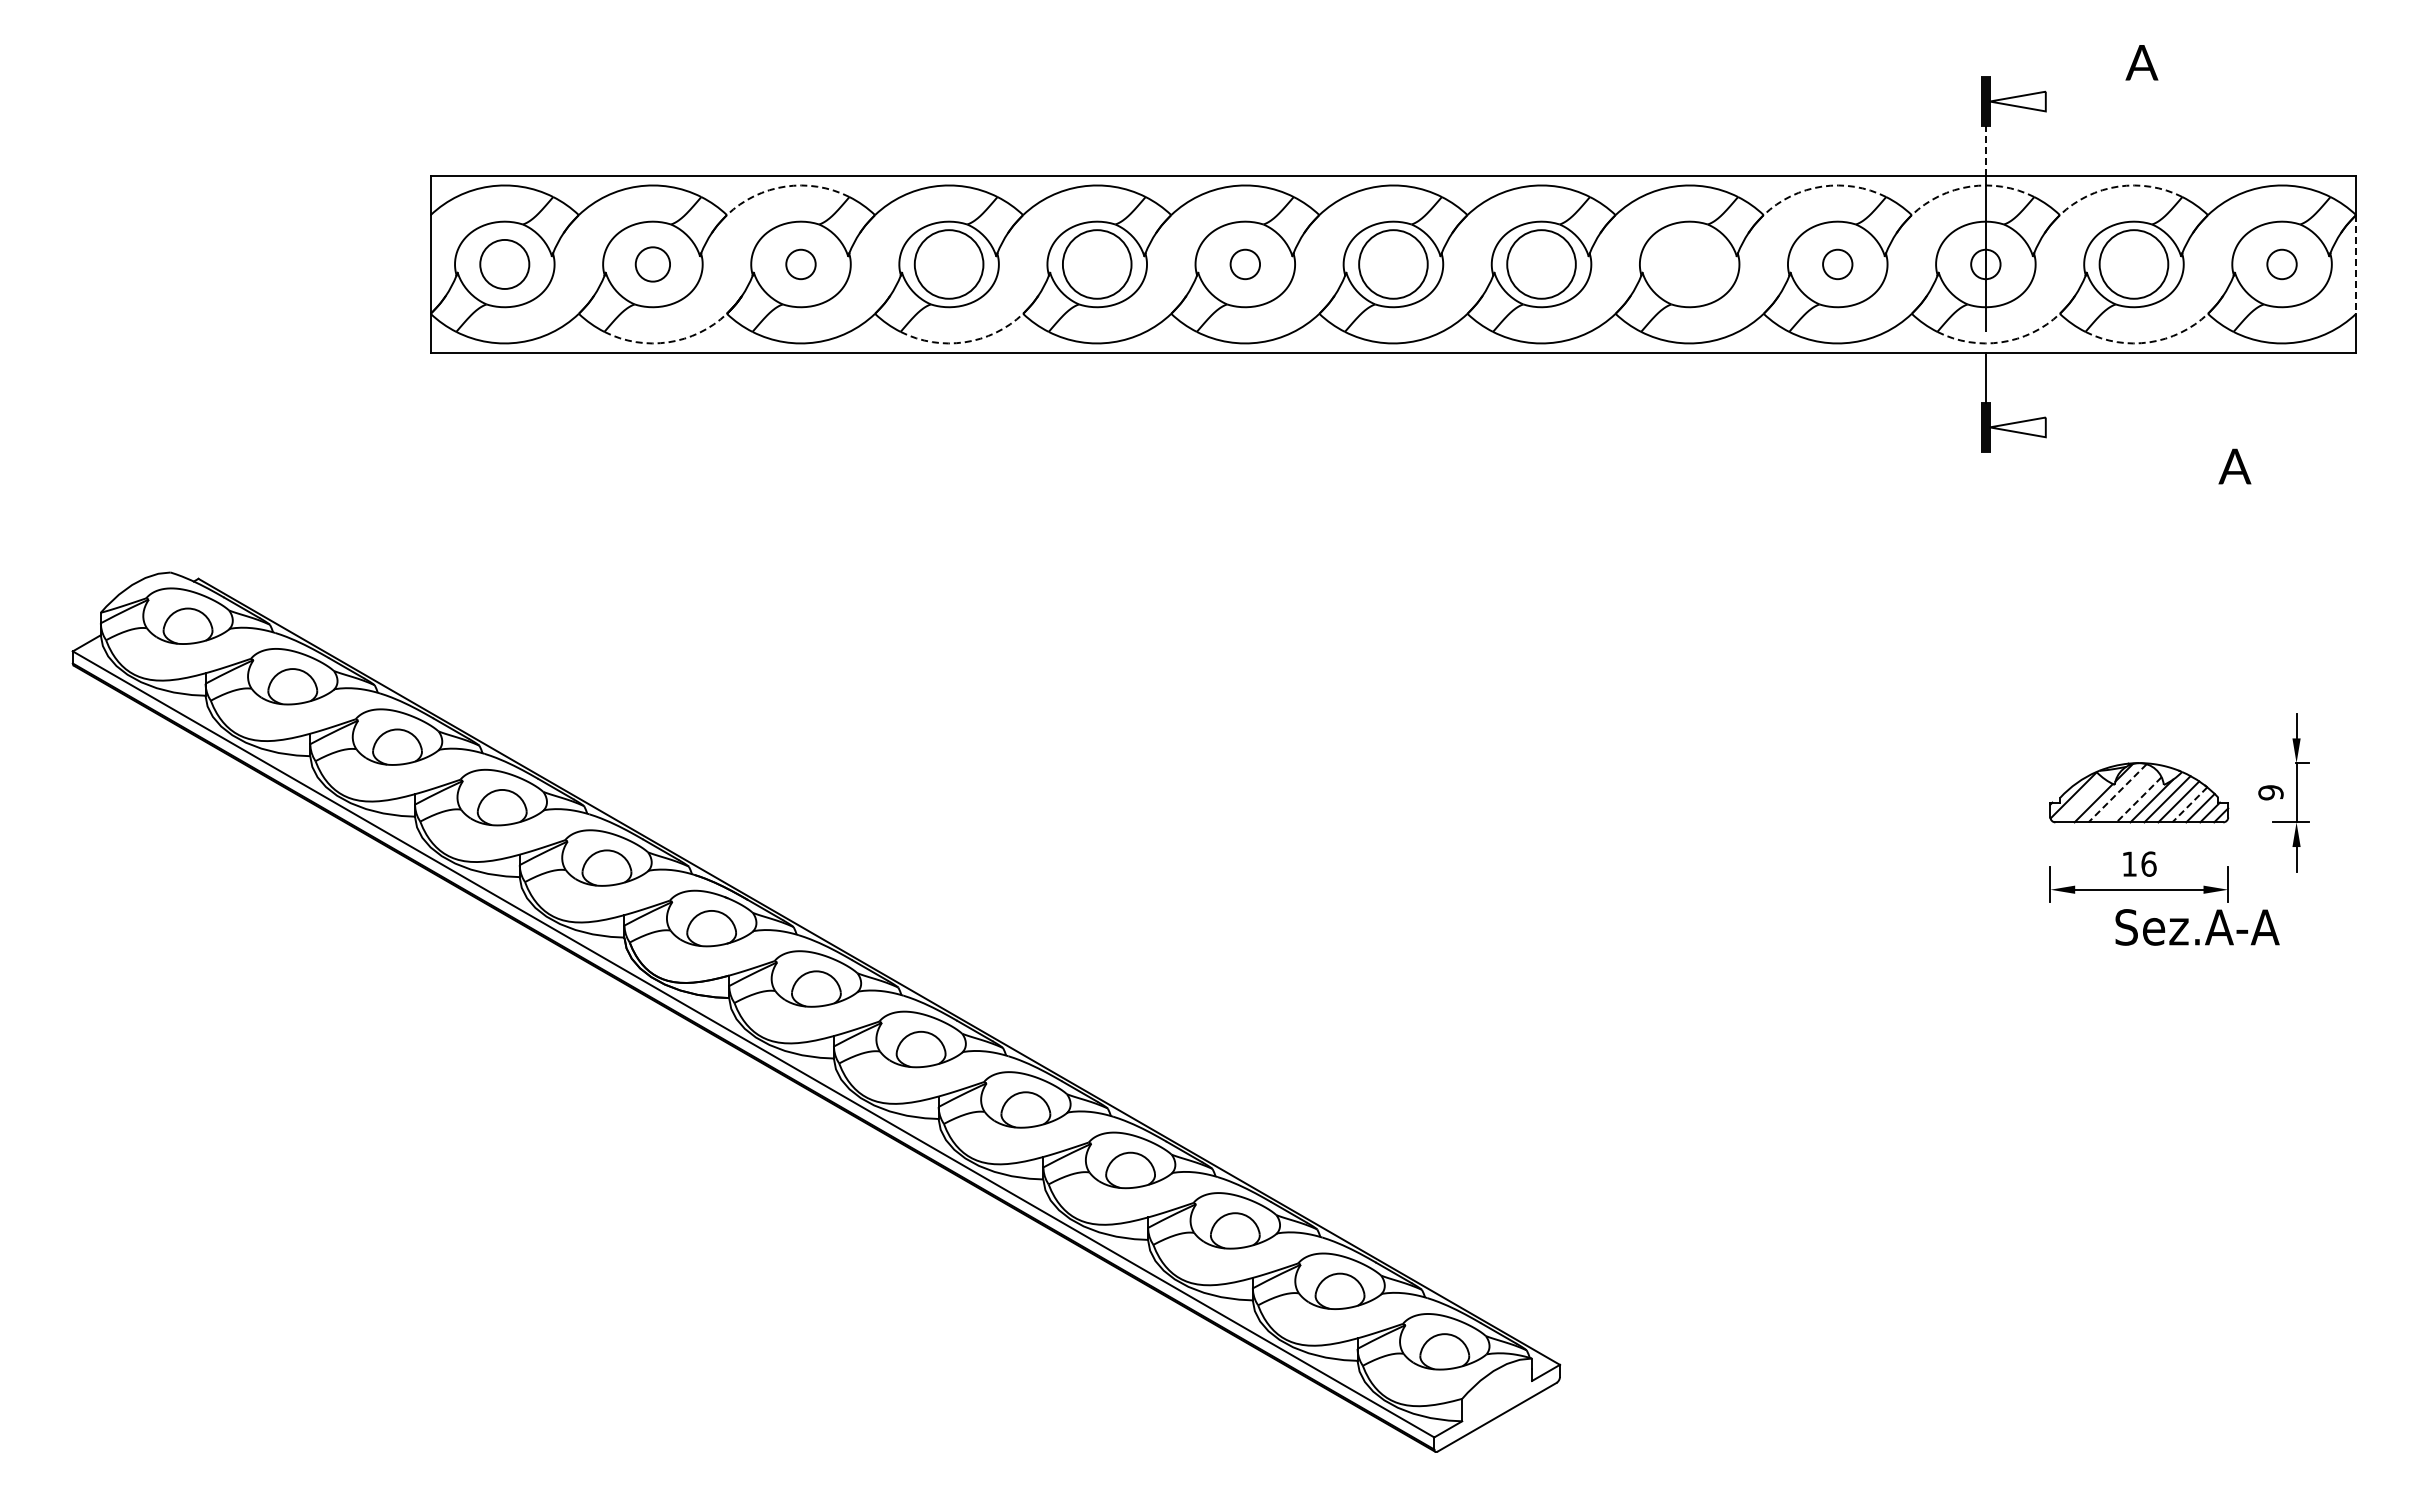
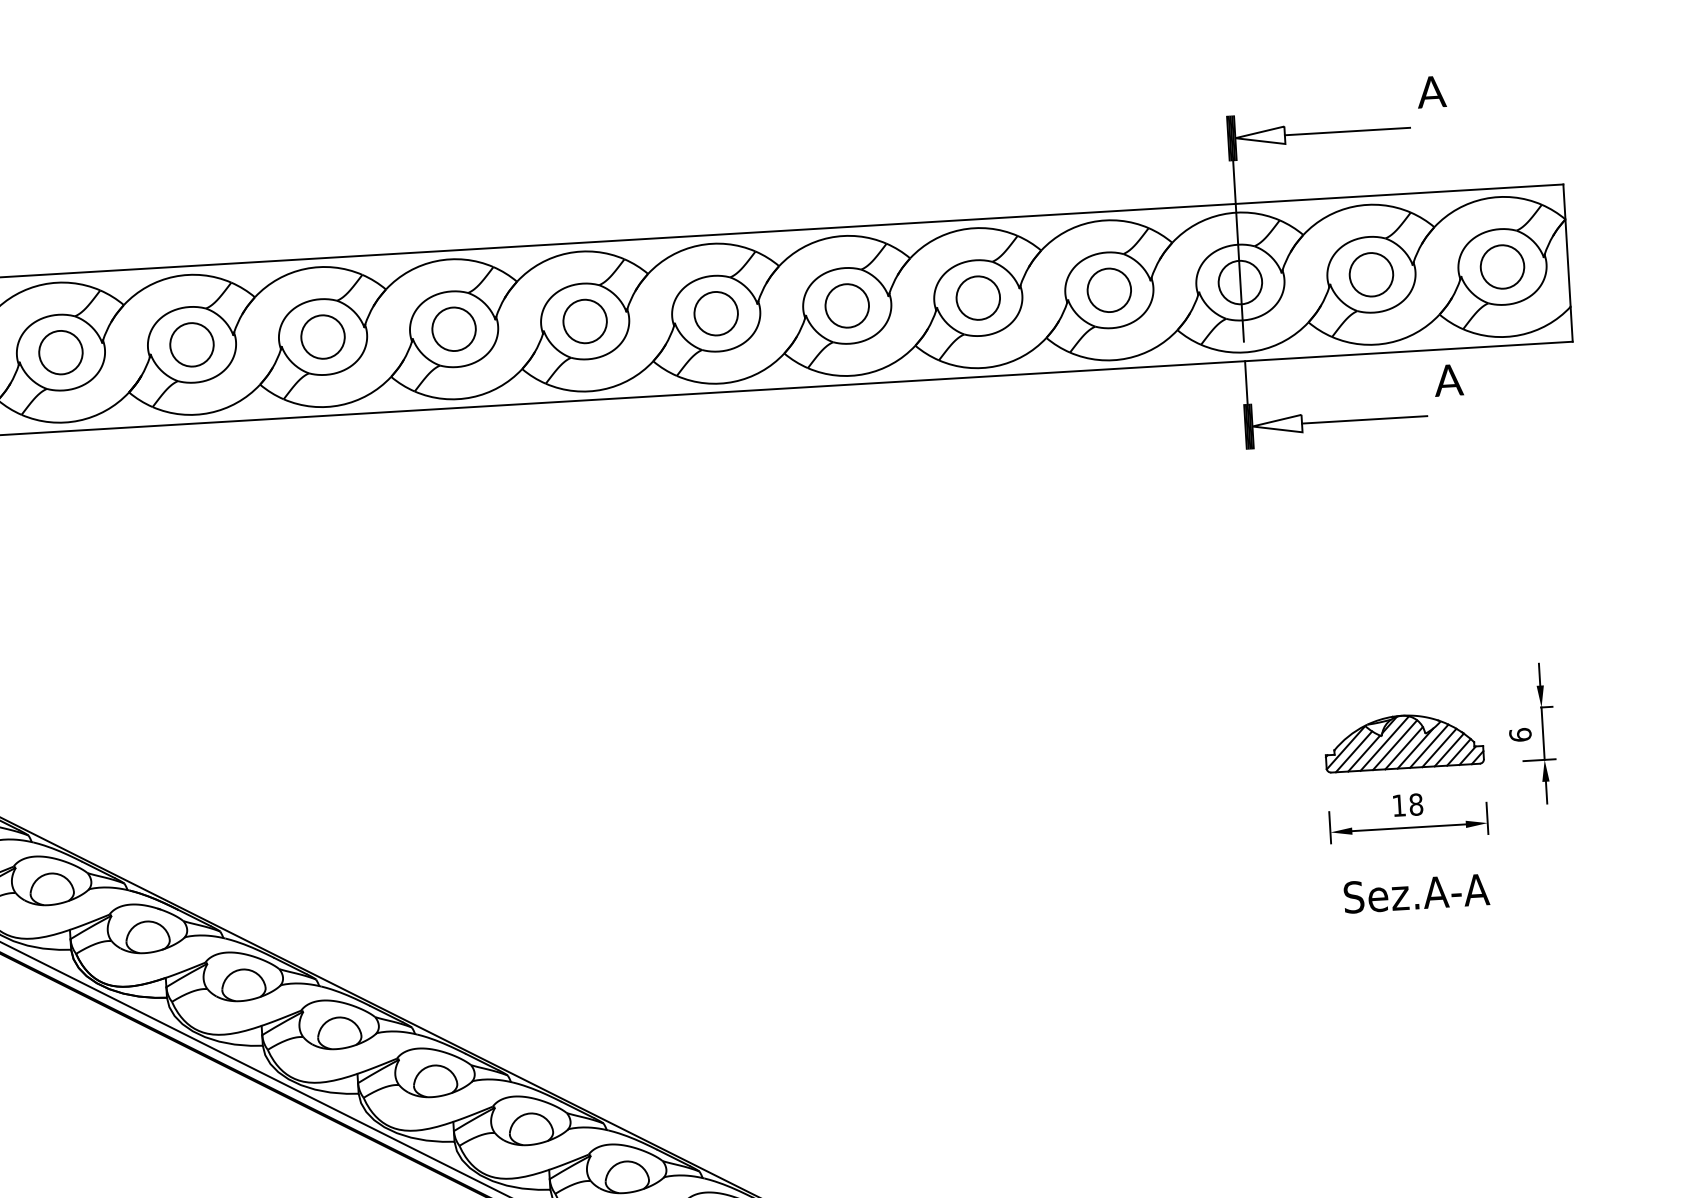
text: (2141, 62) -> (1431, 91), moved
line: (2116, 101) -> (1347, 131), added
line: (1985, 150) -> (1234, 181), dashed -> solid
arc: (785, 186) -> (174, 276), dashed -> solid
arc: (1822, 186) -> (1091, 222), dashed -> solid
arc: (1970, 186) -> (1222, 214), dashed -> solid
arc: (2118, 186) -> (1353, 206), dashed -> solid
circle: (948, 263) -> (322, 336), size x0.71
circle: (1096, 263) -> (453, 328), size x0.71
circle: (1244, 263) -> (584, 320), size x1.67
circle: (1392, 263) -> (715, 312), size x0.71
circle: (1541, 263) -> (847, 305), size x0.71
circle: (1837, 263) -> (1109, 289), size x1.67
circle: (1985, 263) -> (1240, 281), size x1.67
circle: (2133, 263) -> (1371, 273), size x0.71
circle: (652, 264) -> (60, 352), size x1.43
circle: (800, 264) -> (191, 344), size x1.67
circle: (1689, 264) -> (978, 298), added
circle: (2281, 264) -> (1502, 267), size x1.67
line: (2356, 264) -> (1568, 263), dashed -> solid
arc: (668, 342) -> (78, 420), dashed -> solid
arc: (964, 342) -> (340, 405), dashed -> solid
arc: (2001, 342) -> (1258, 350), dashed -> solid
arc: (2149, 342) -> (1389, 343), dashed -> solid
line: (2116, 427) -> (1364, 419), added
text: (2234, 466) -> (1448, 380), moved
text: (2270, 792) -> (1520, 734), 9 -> 6
line: (2117, 793) -> (1384, 743), dashed -> solid
line: (2128, 795) -> (1394, 744), added
line: (2139, 799) -> (1404, 747), dashed -> solid
line: (2082, 800) -> (1354, 751), added
line: (2189, 804) -> (1448, 749), dashed -> solid
text: (2148, 863) -> (1415, 804), 16 -> 18
text: (2197, 927) -> (1416, 893), moved

